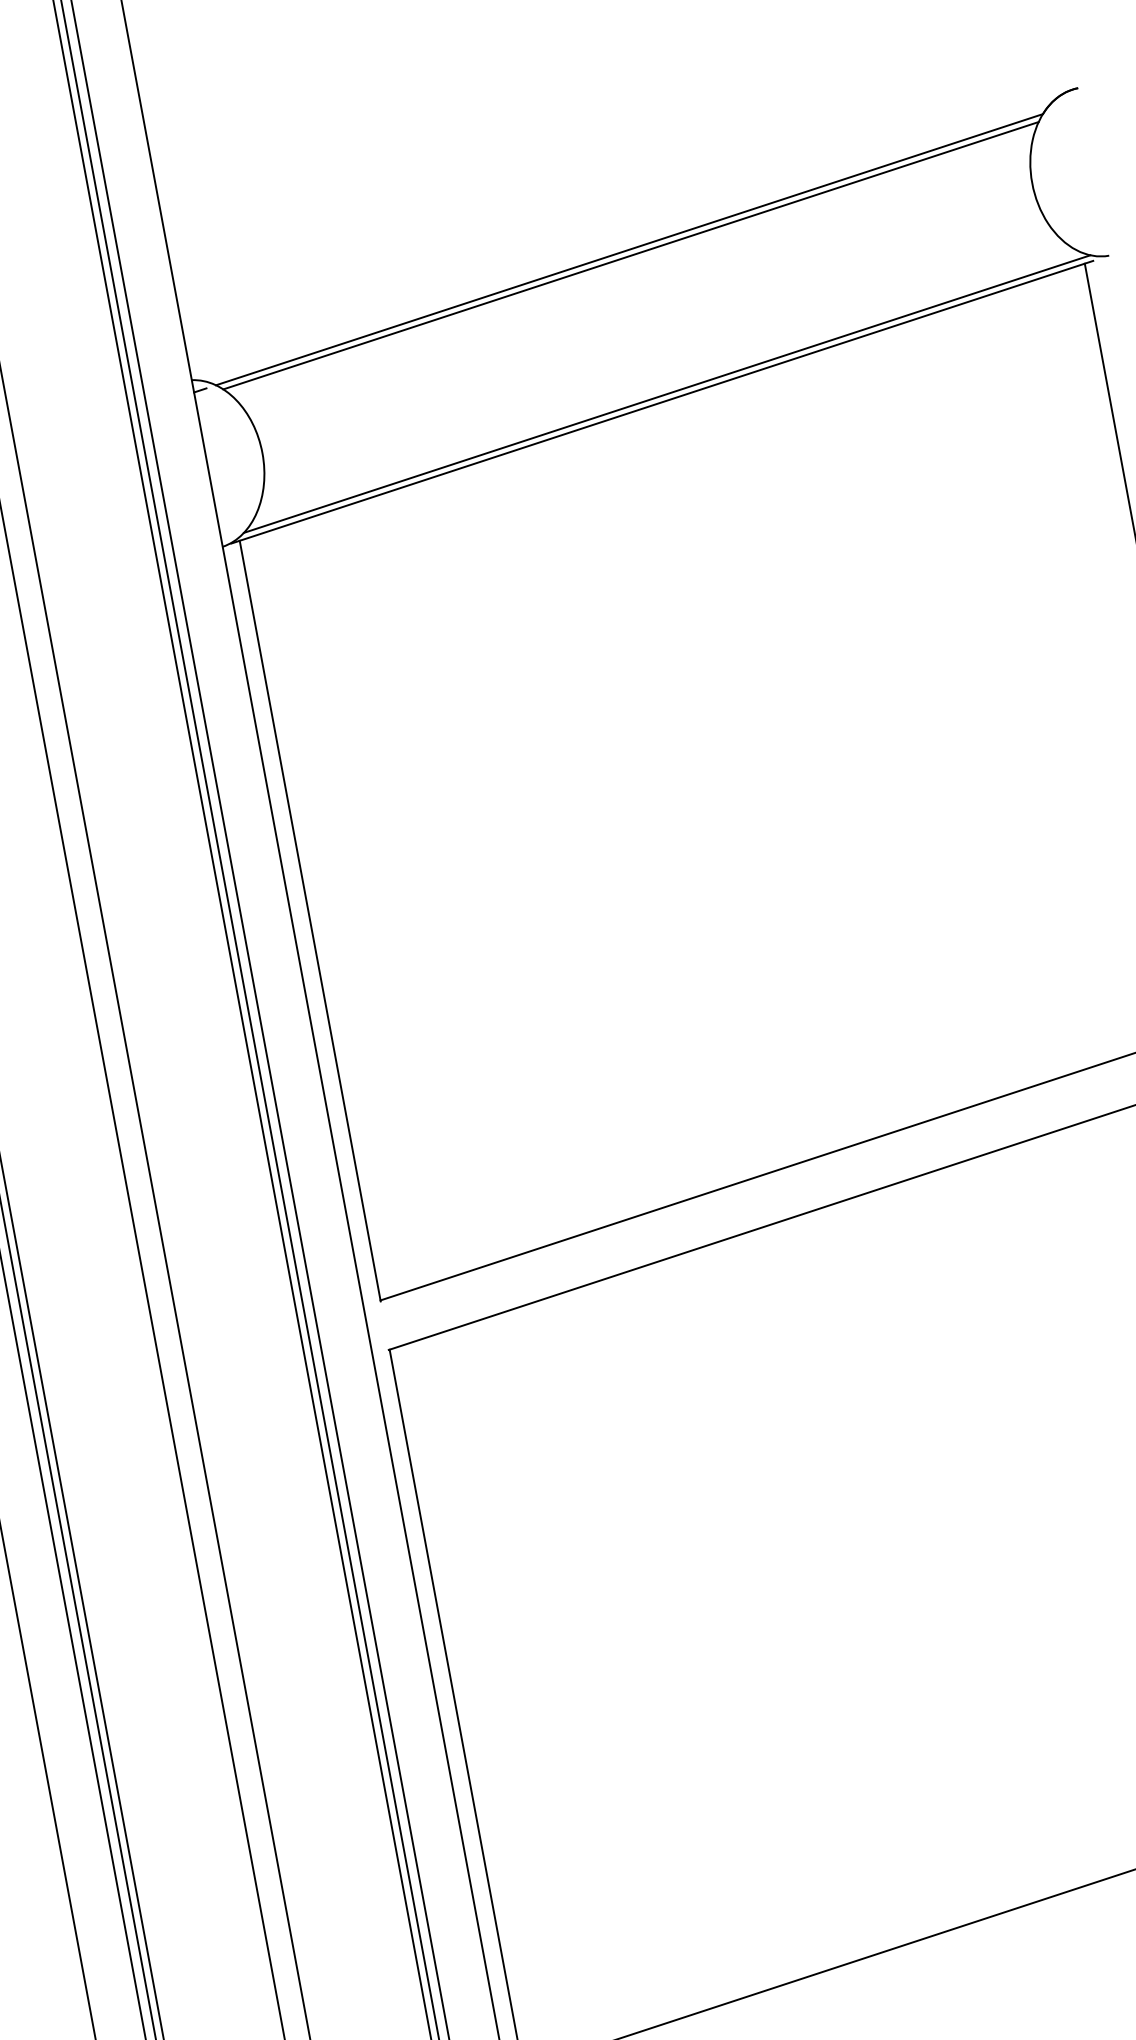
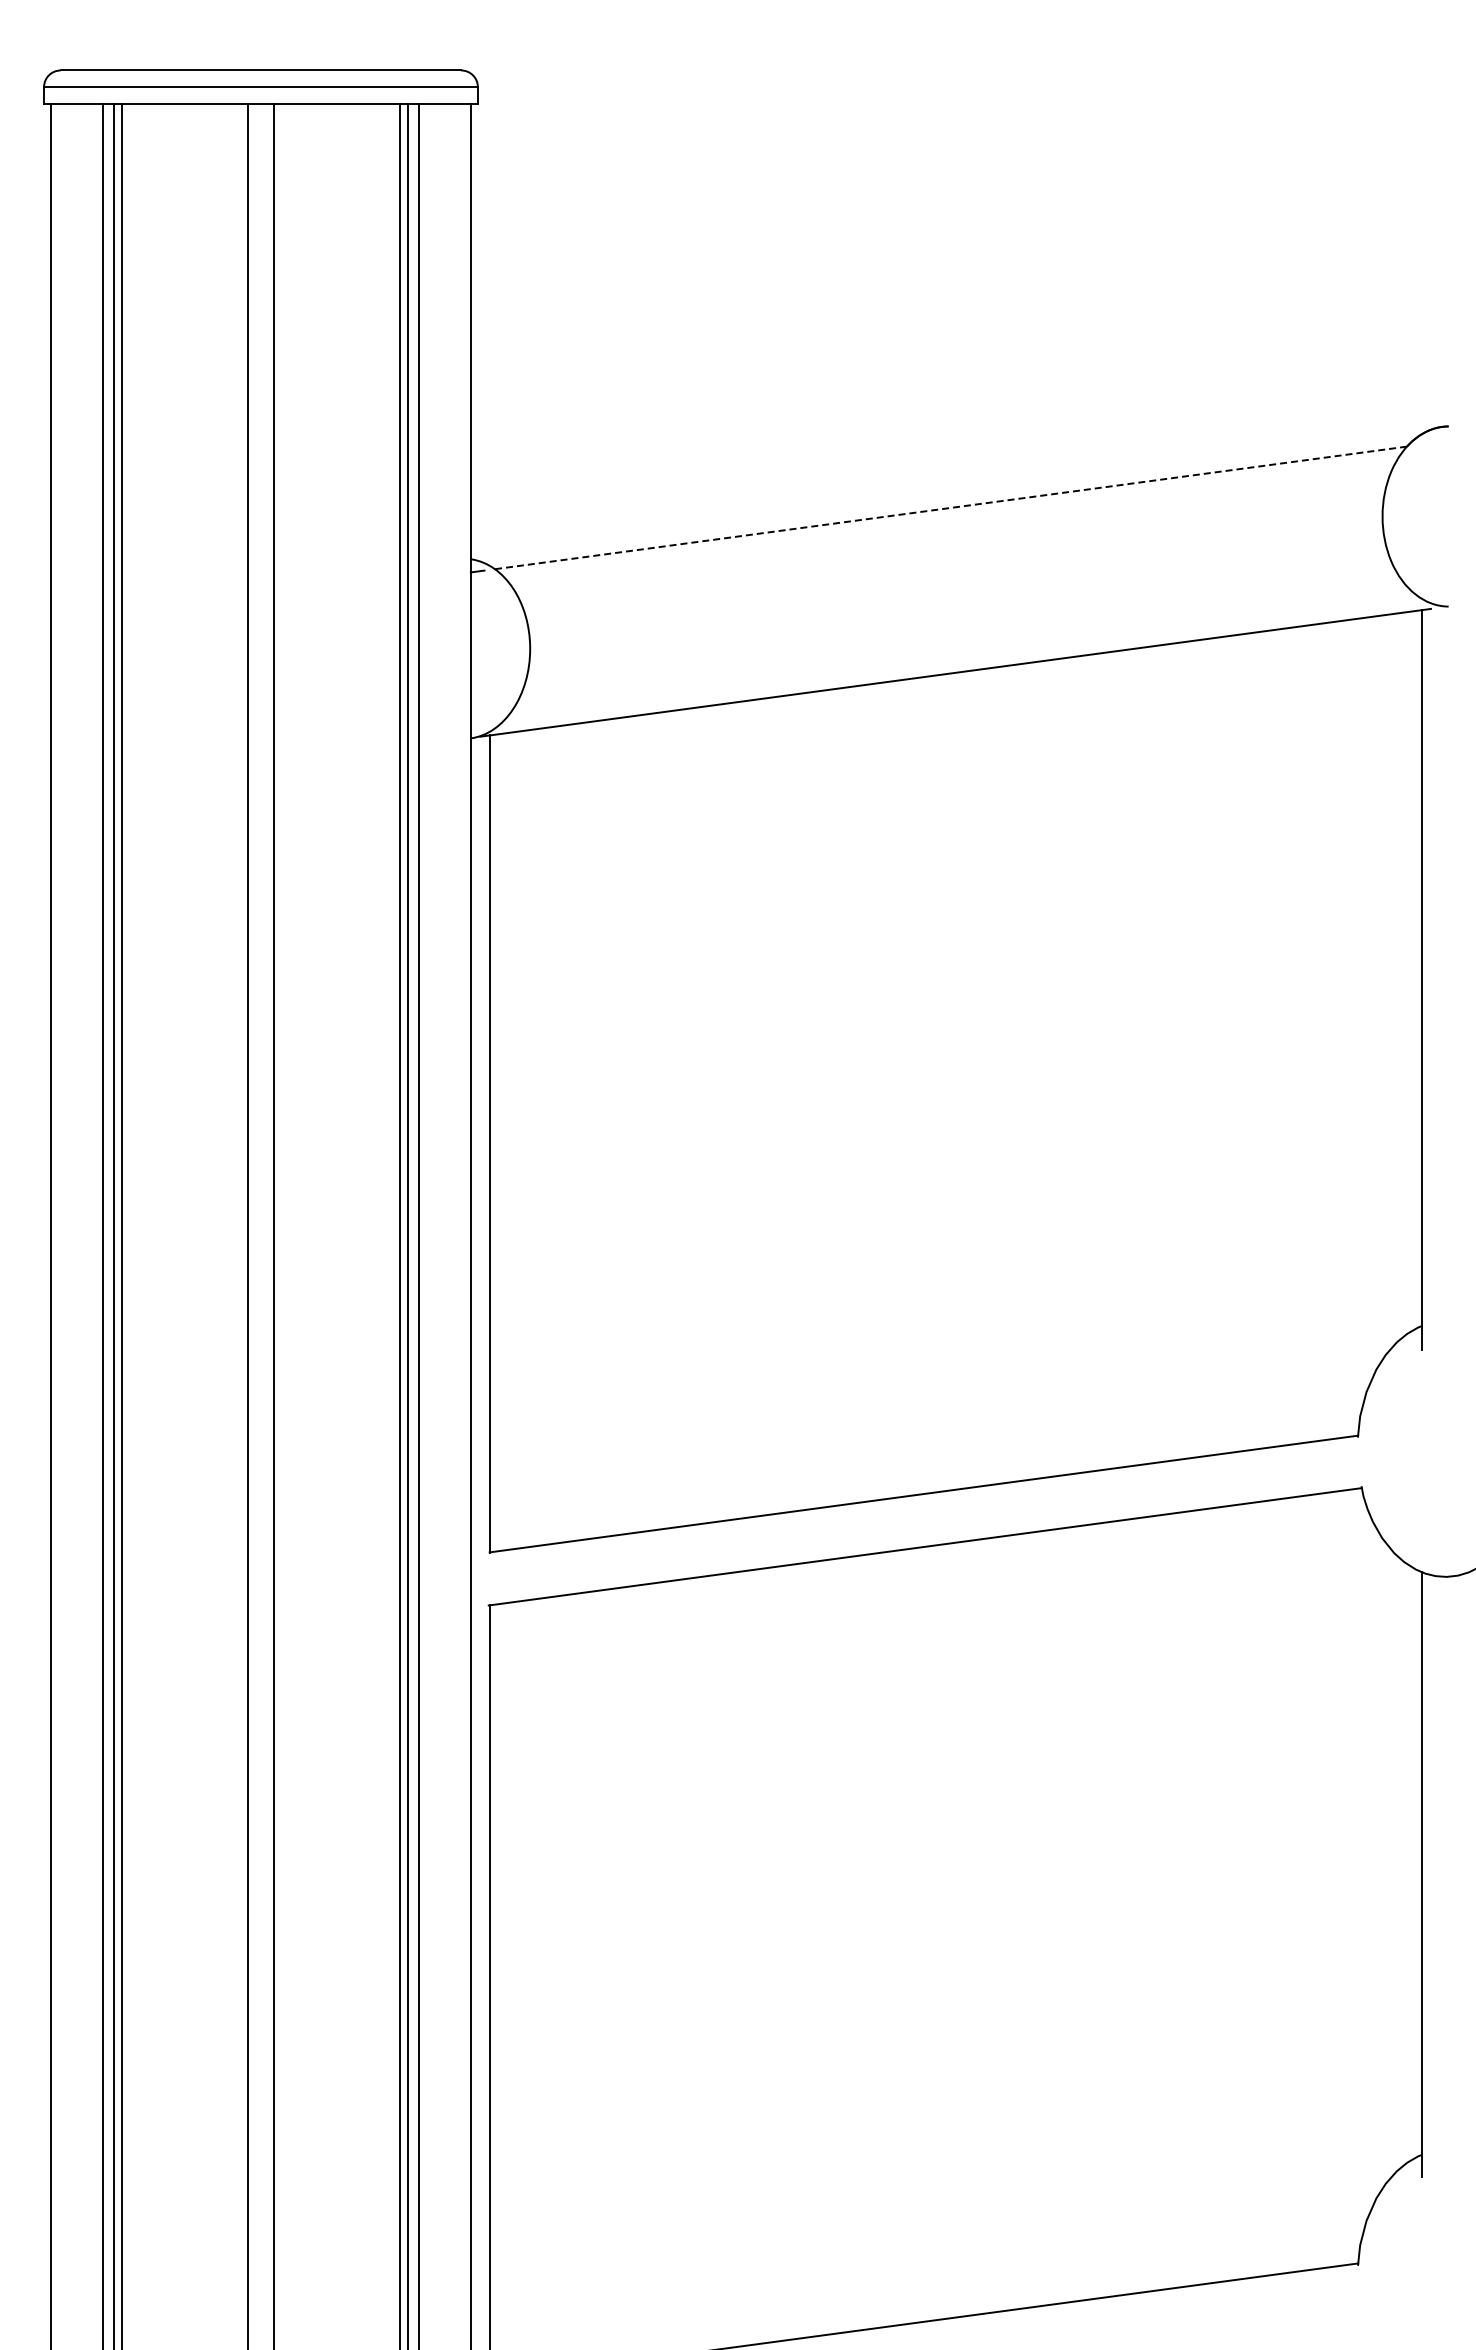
line: (628, 249) -> (950, 507), solid -> dashed
line: (631, 255) -> (951, 514), removed
line: (667, 394) -> (962, 665), removed

